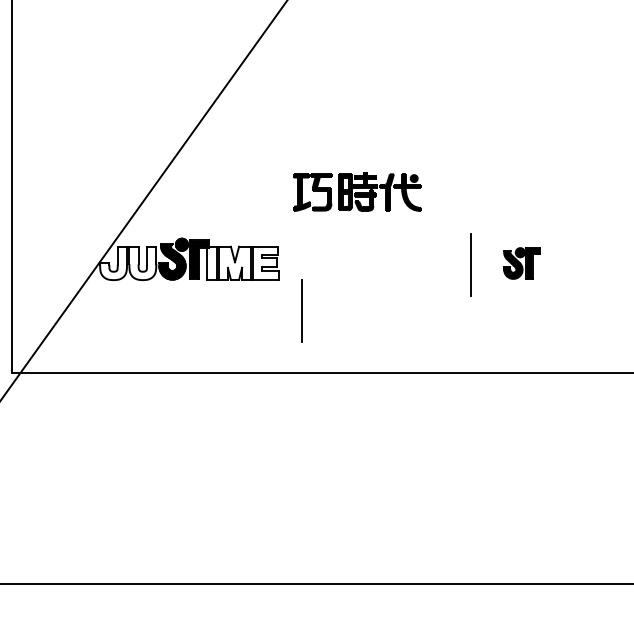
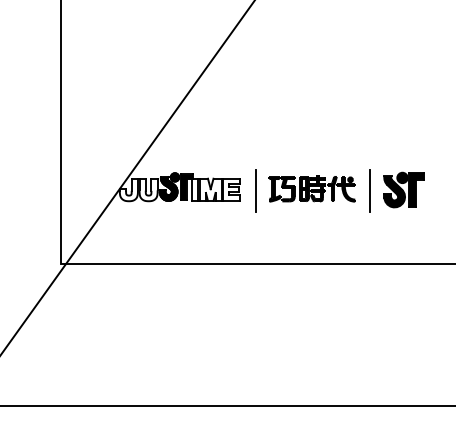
part: (356, 191) -> (311, 188), moved
part: (520, 262) -> (403, 189), size x1.67
line: (301, 310) -> (255, 190), moved

